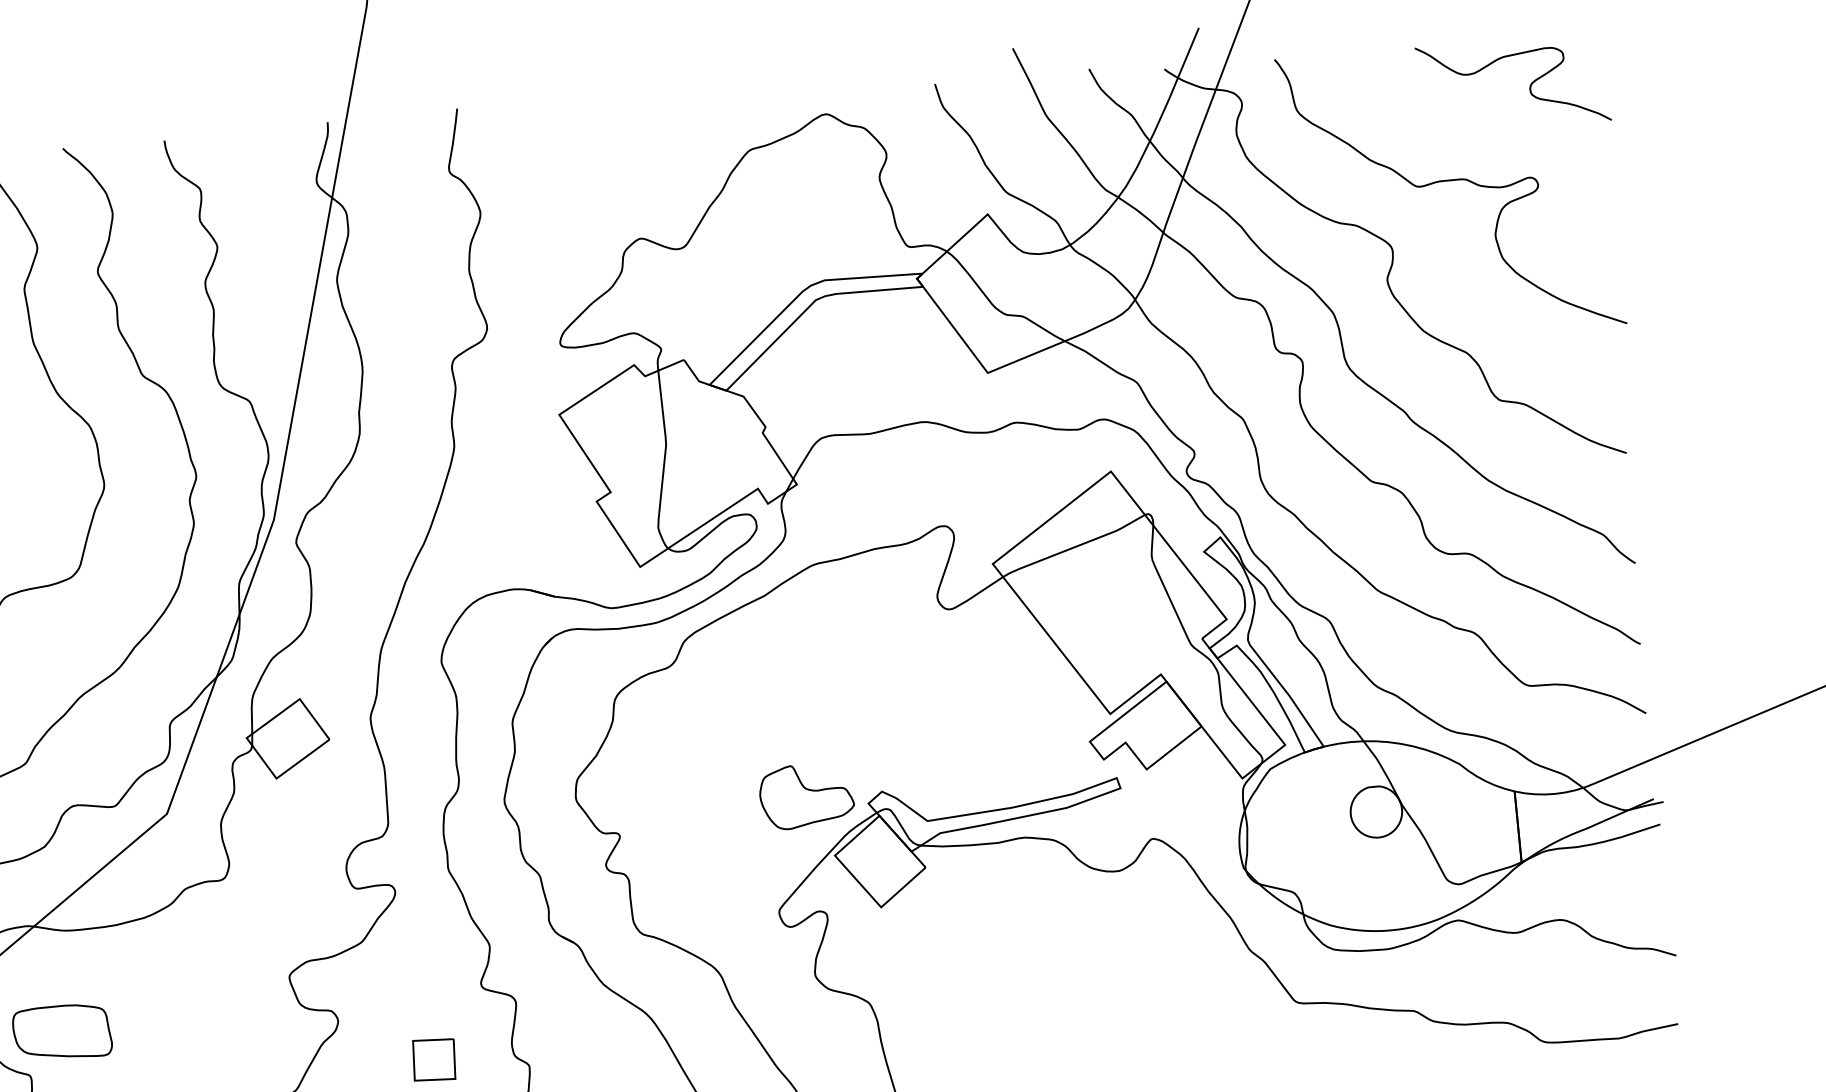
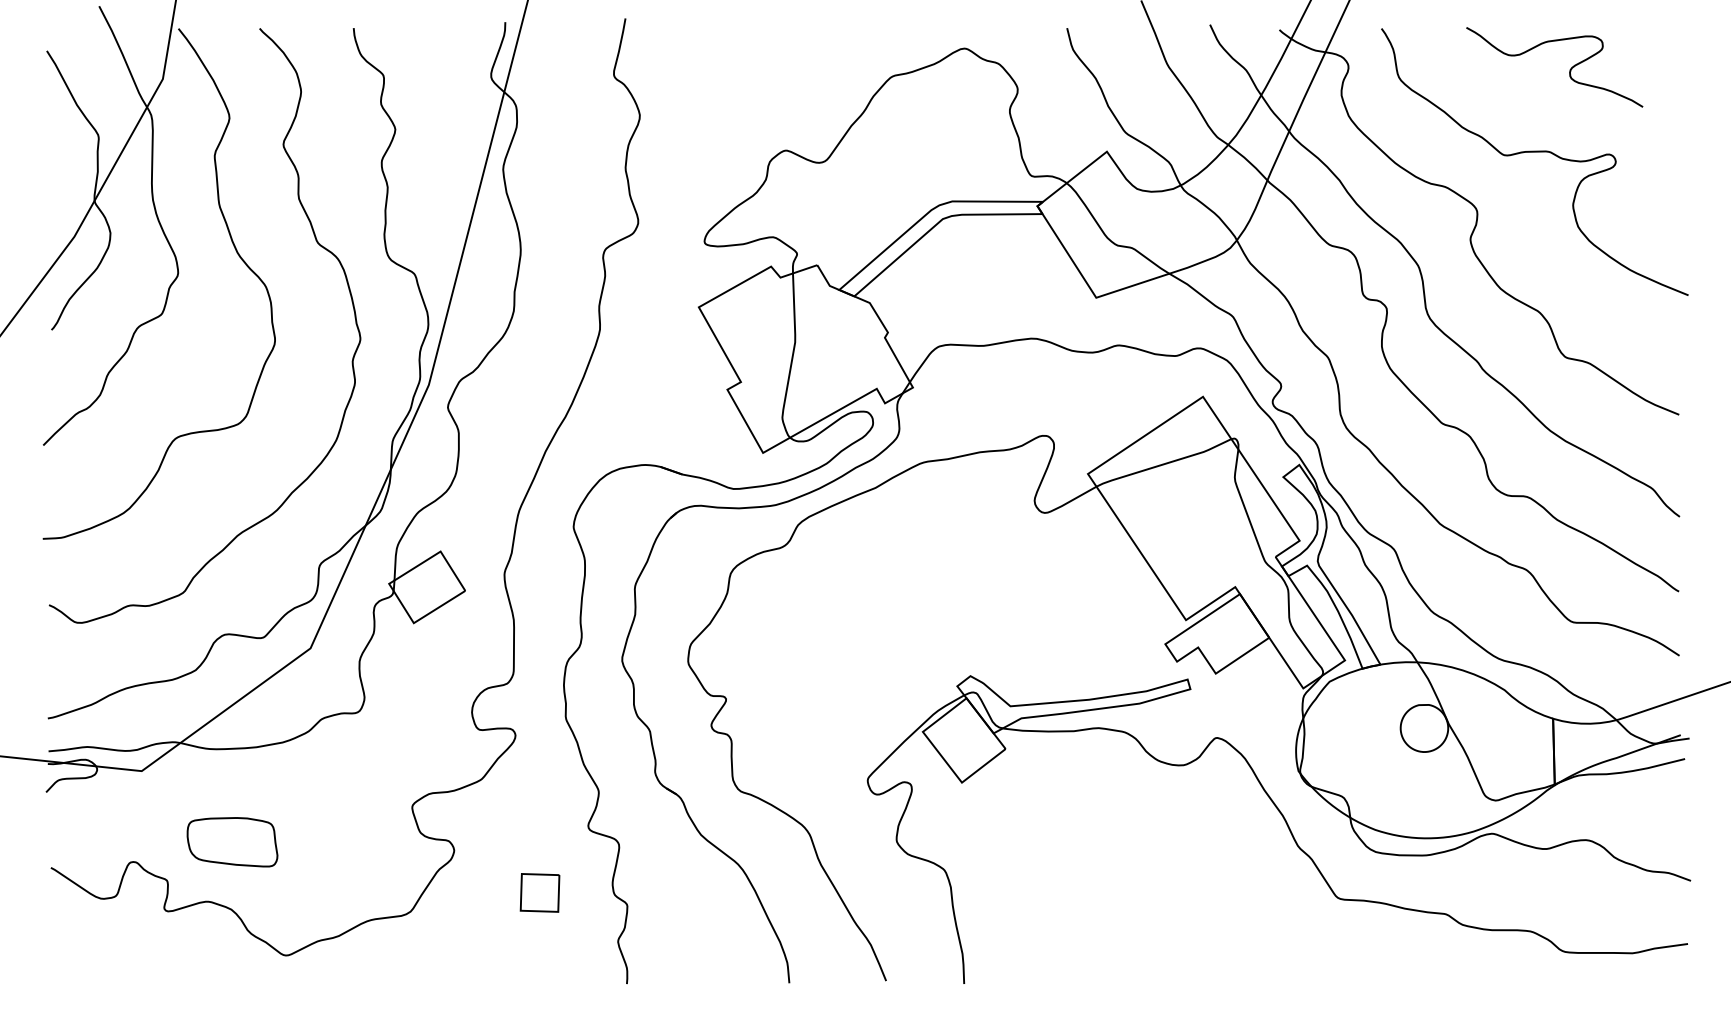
curve: (1529, 85) -> (1569, 69), moved
part: (806, 796) -> (900, 675), removed
part: (62, 1032) -> (232, 842), moved

